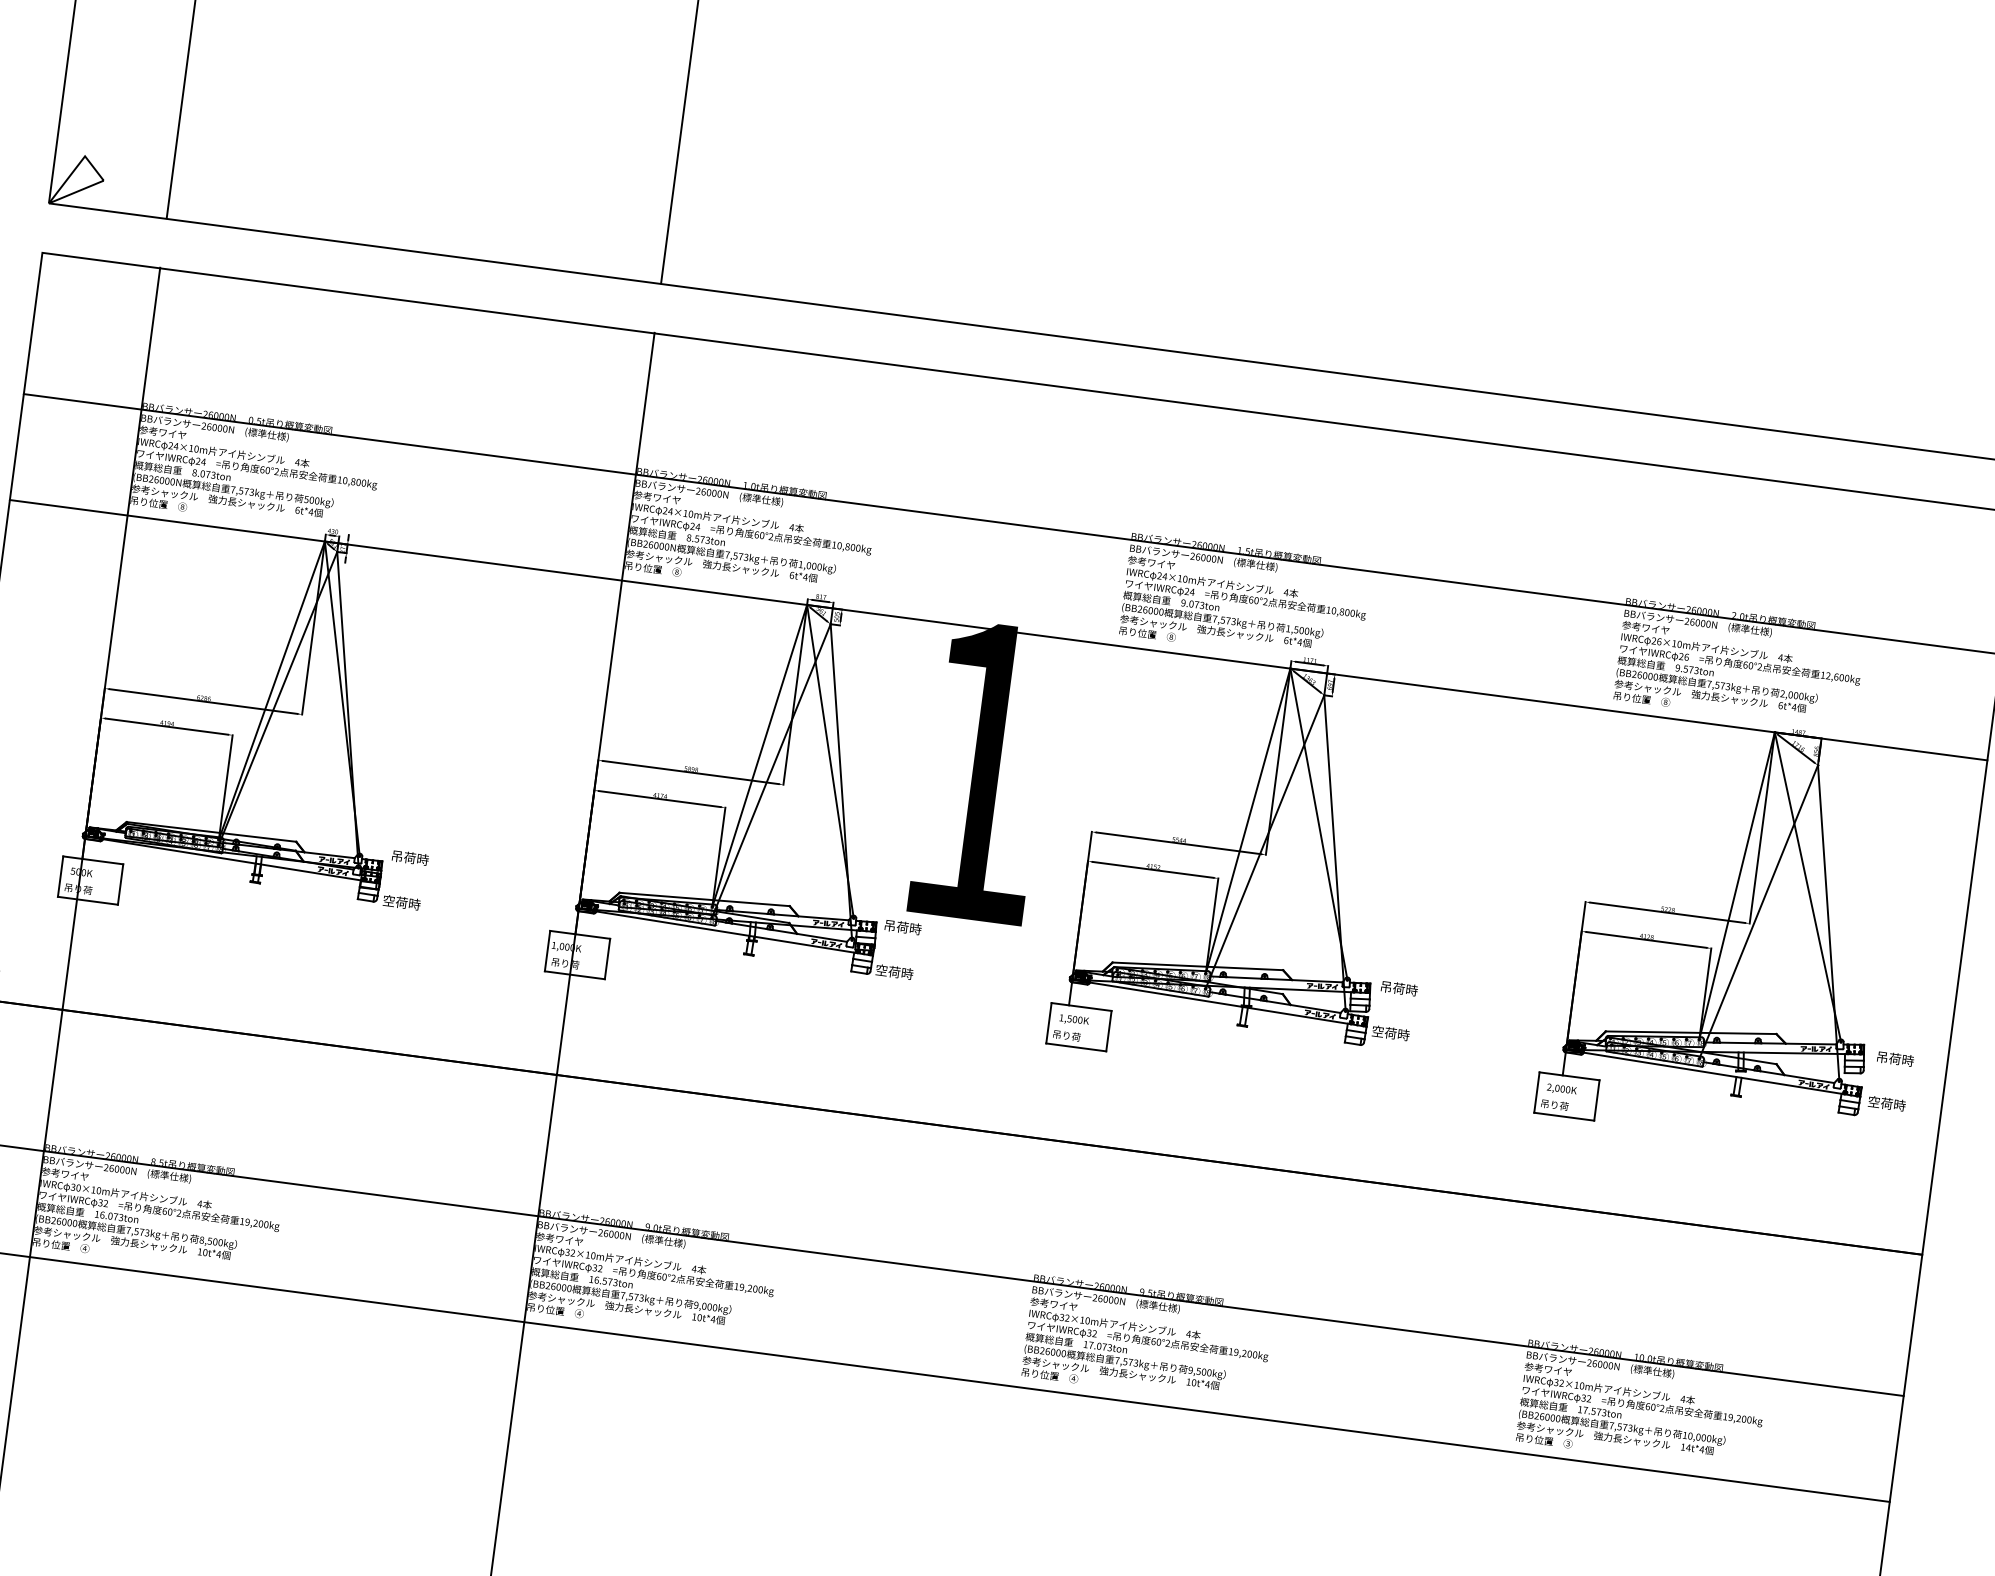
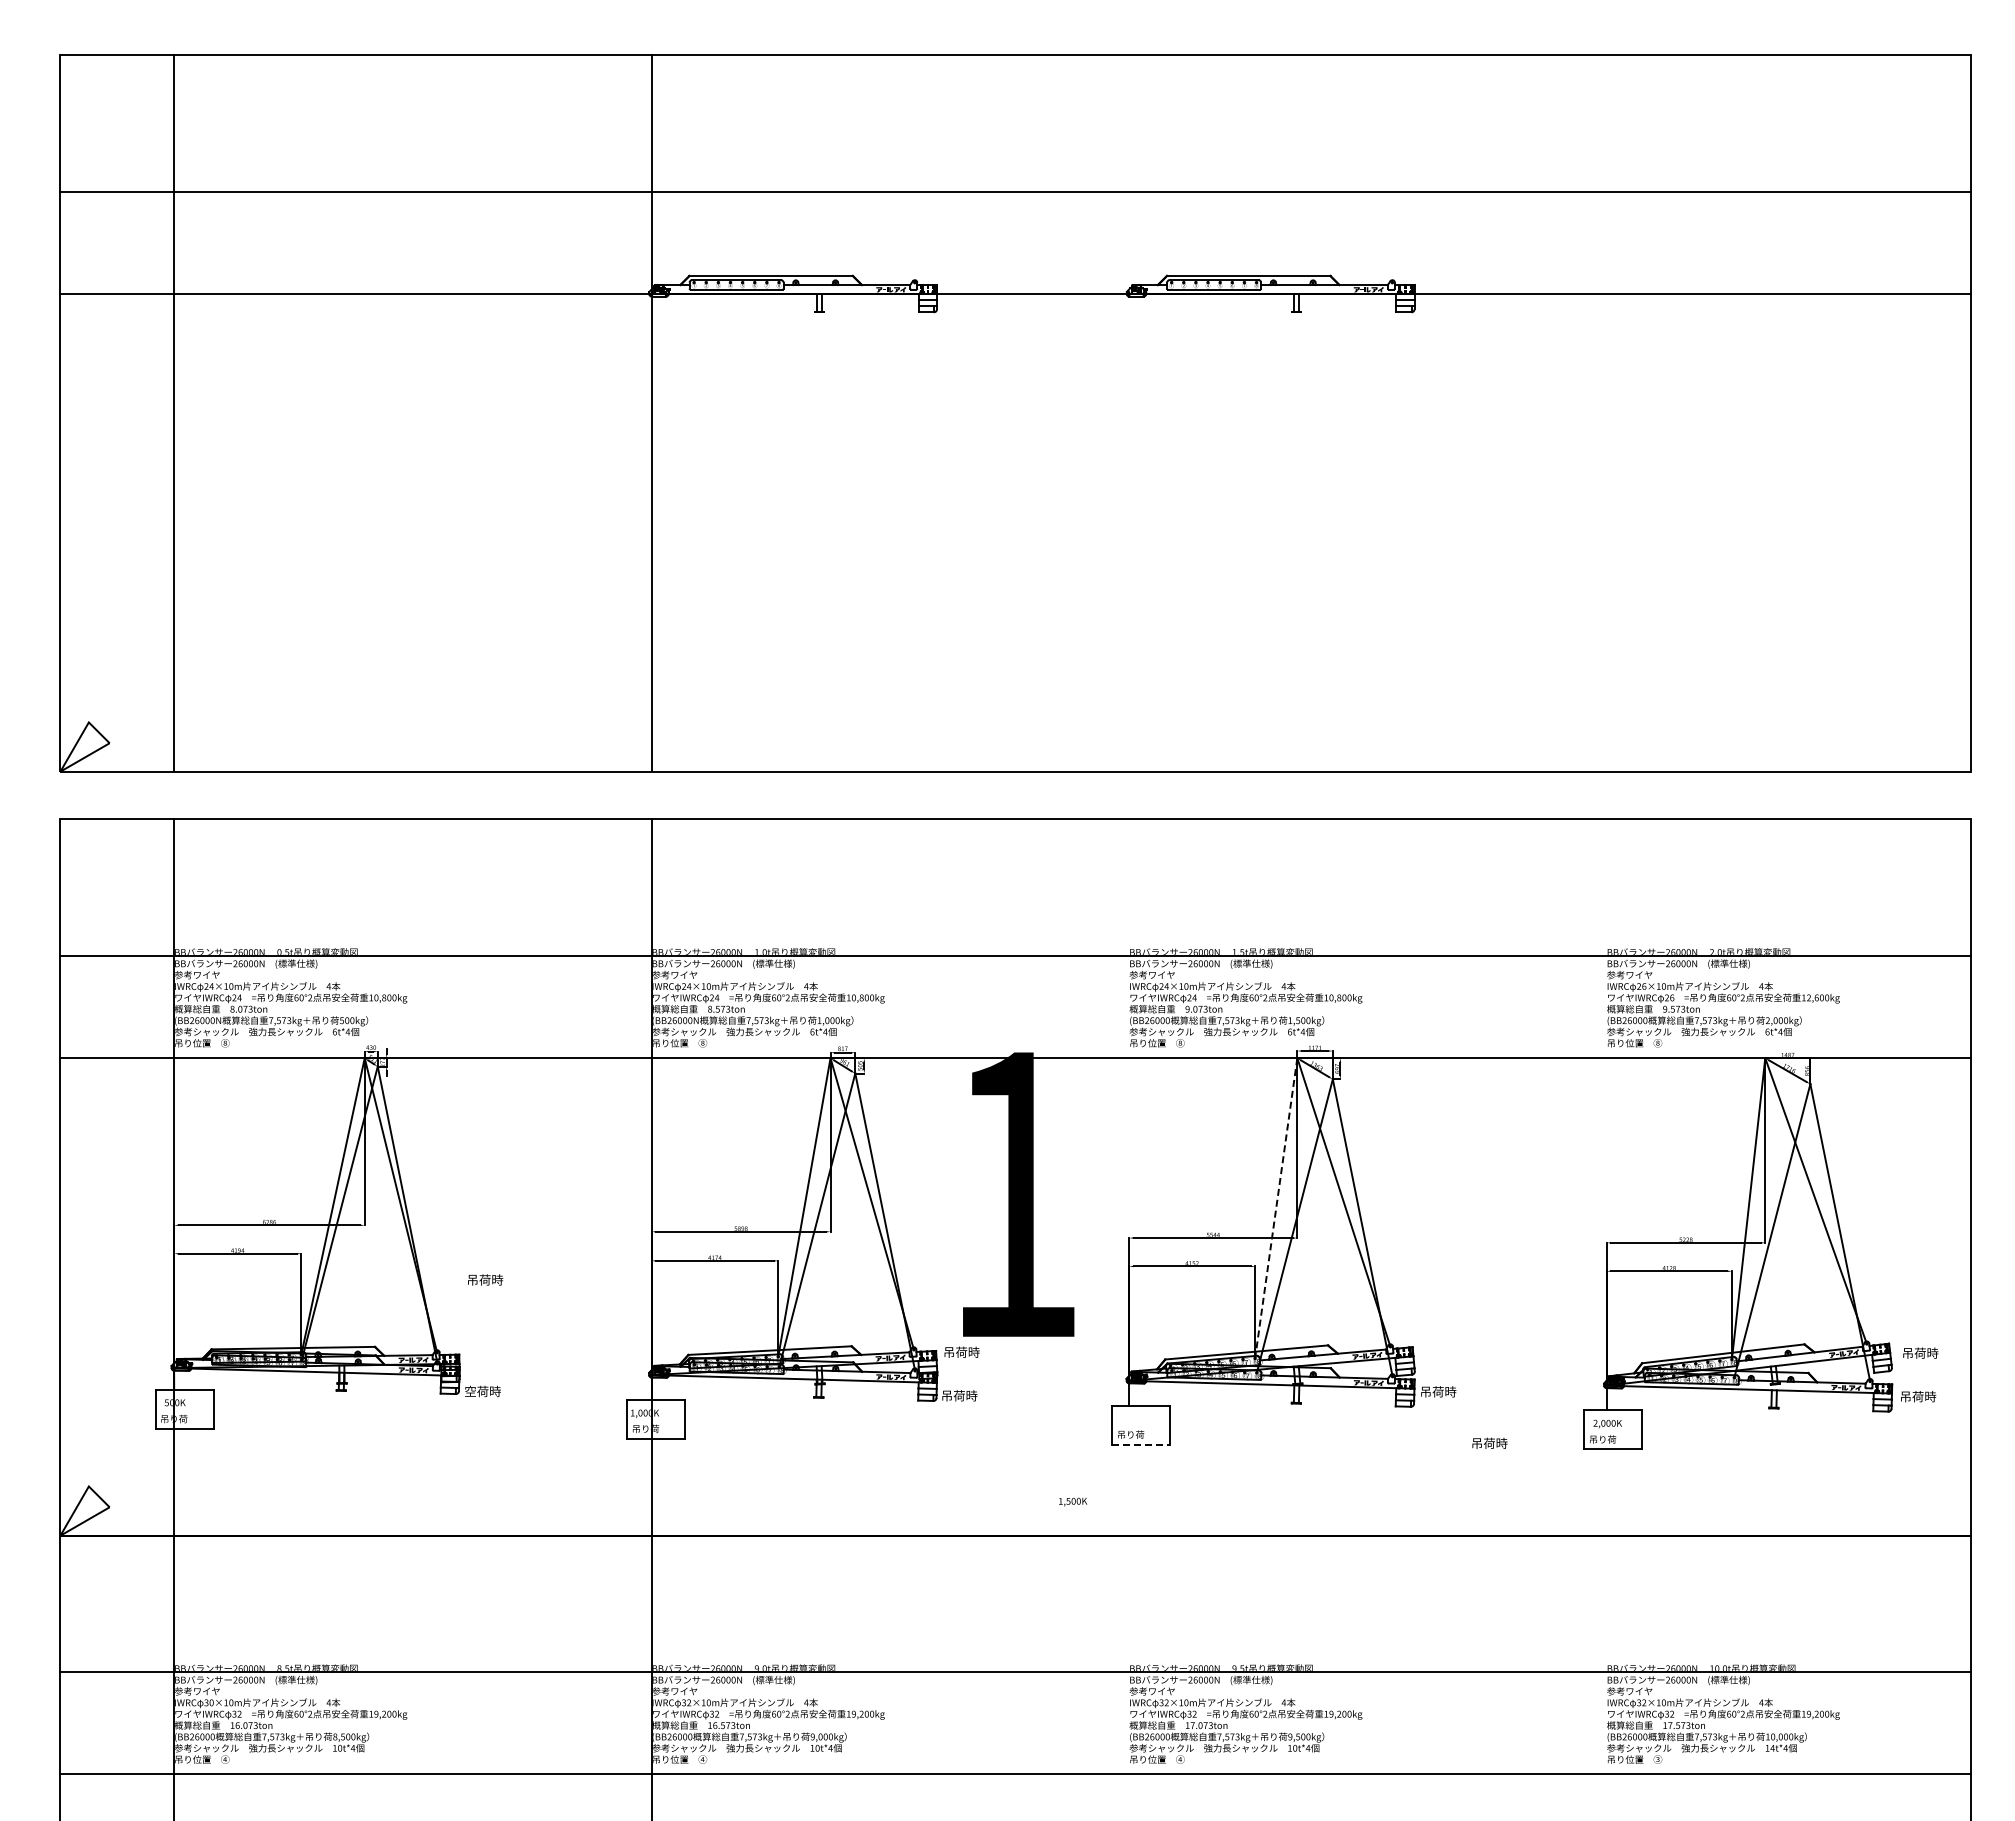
line: (1248, 821) -> (1276, 1208), solid -> dashed
text: (410, 857) -> (485, 1279), moved
text: (881, 970) -> (946, 1395), 空荷時 -> 吊荷時
text: (1399, 987) -> (1489, 1442), moved
text: (1074, 1019) -> (1073, 1501), moved
text: (1377, 1031) -> (1425, 1391), 空荷時 -> 吊荷時
line: (1076, 1047) -> (1141, 1444), solid -> dashed
text: (1873, 1101) -> (1905, 1396), 空荷時 -> 吊荷時

